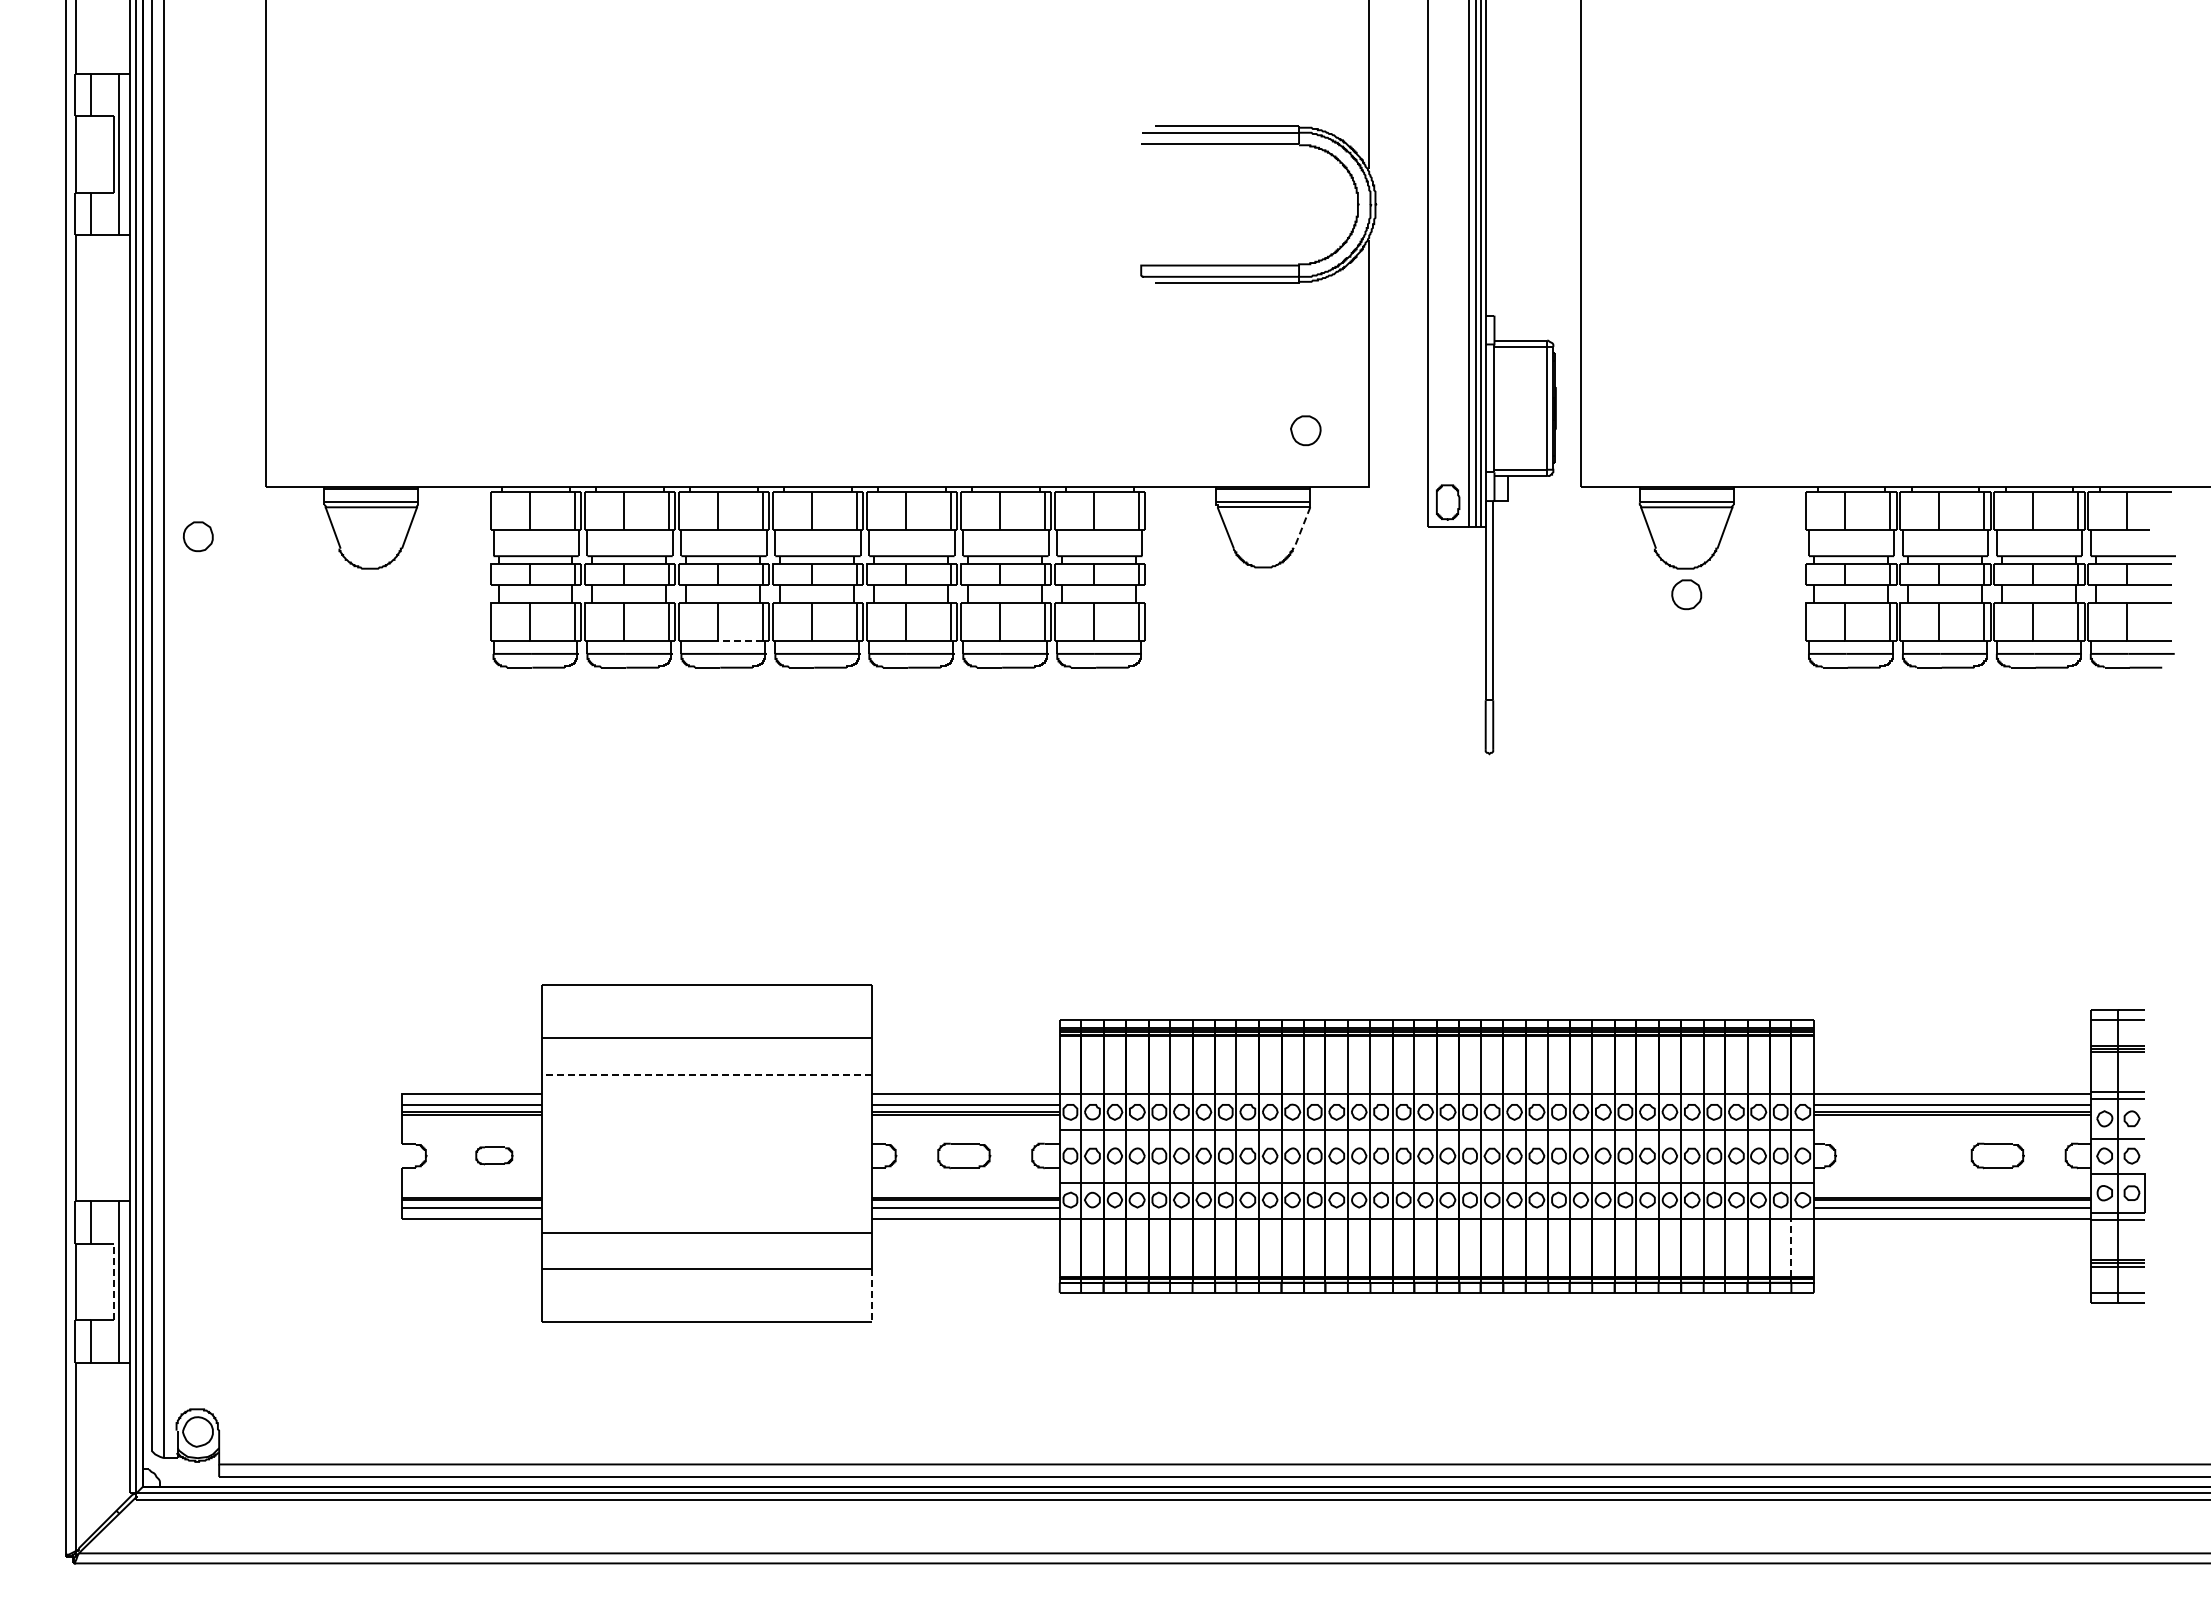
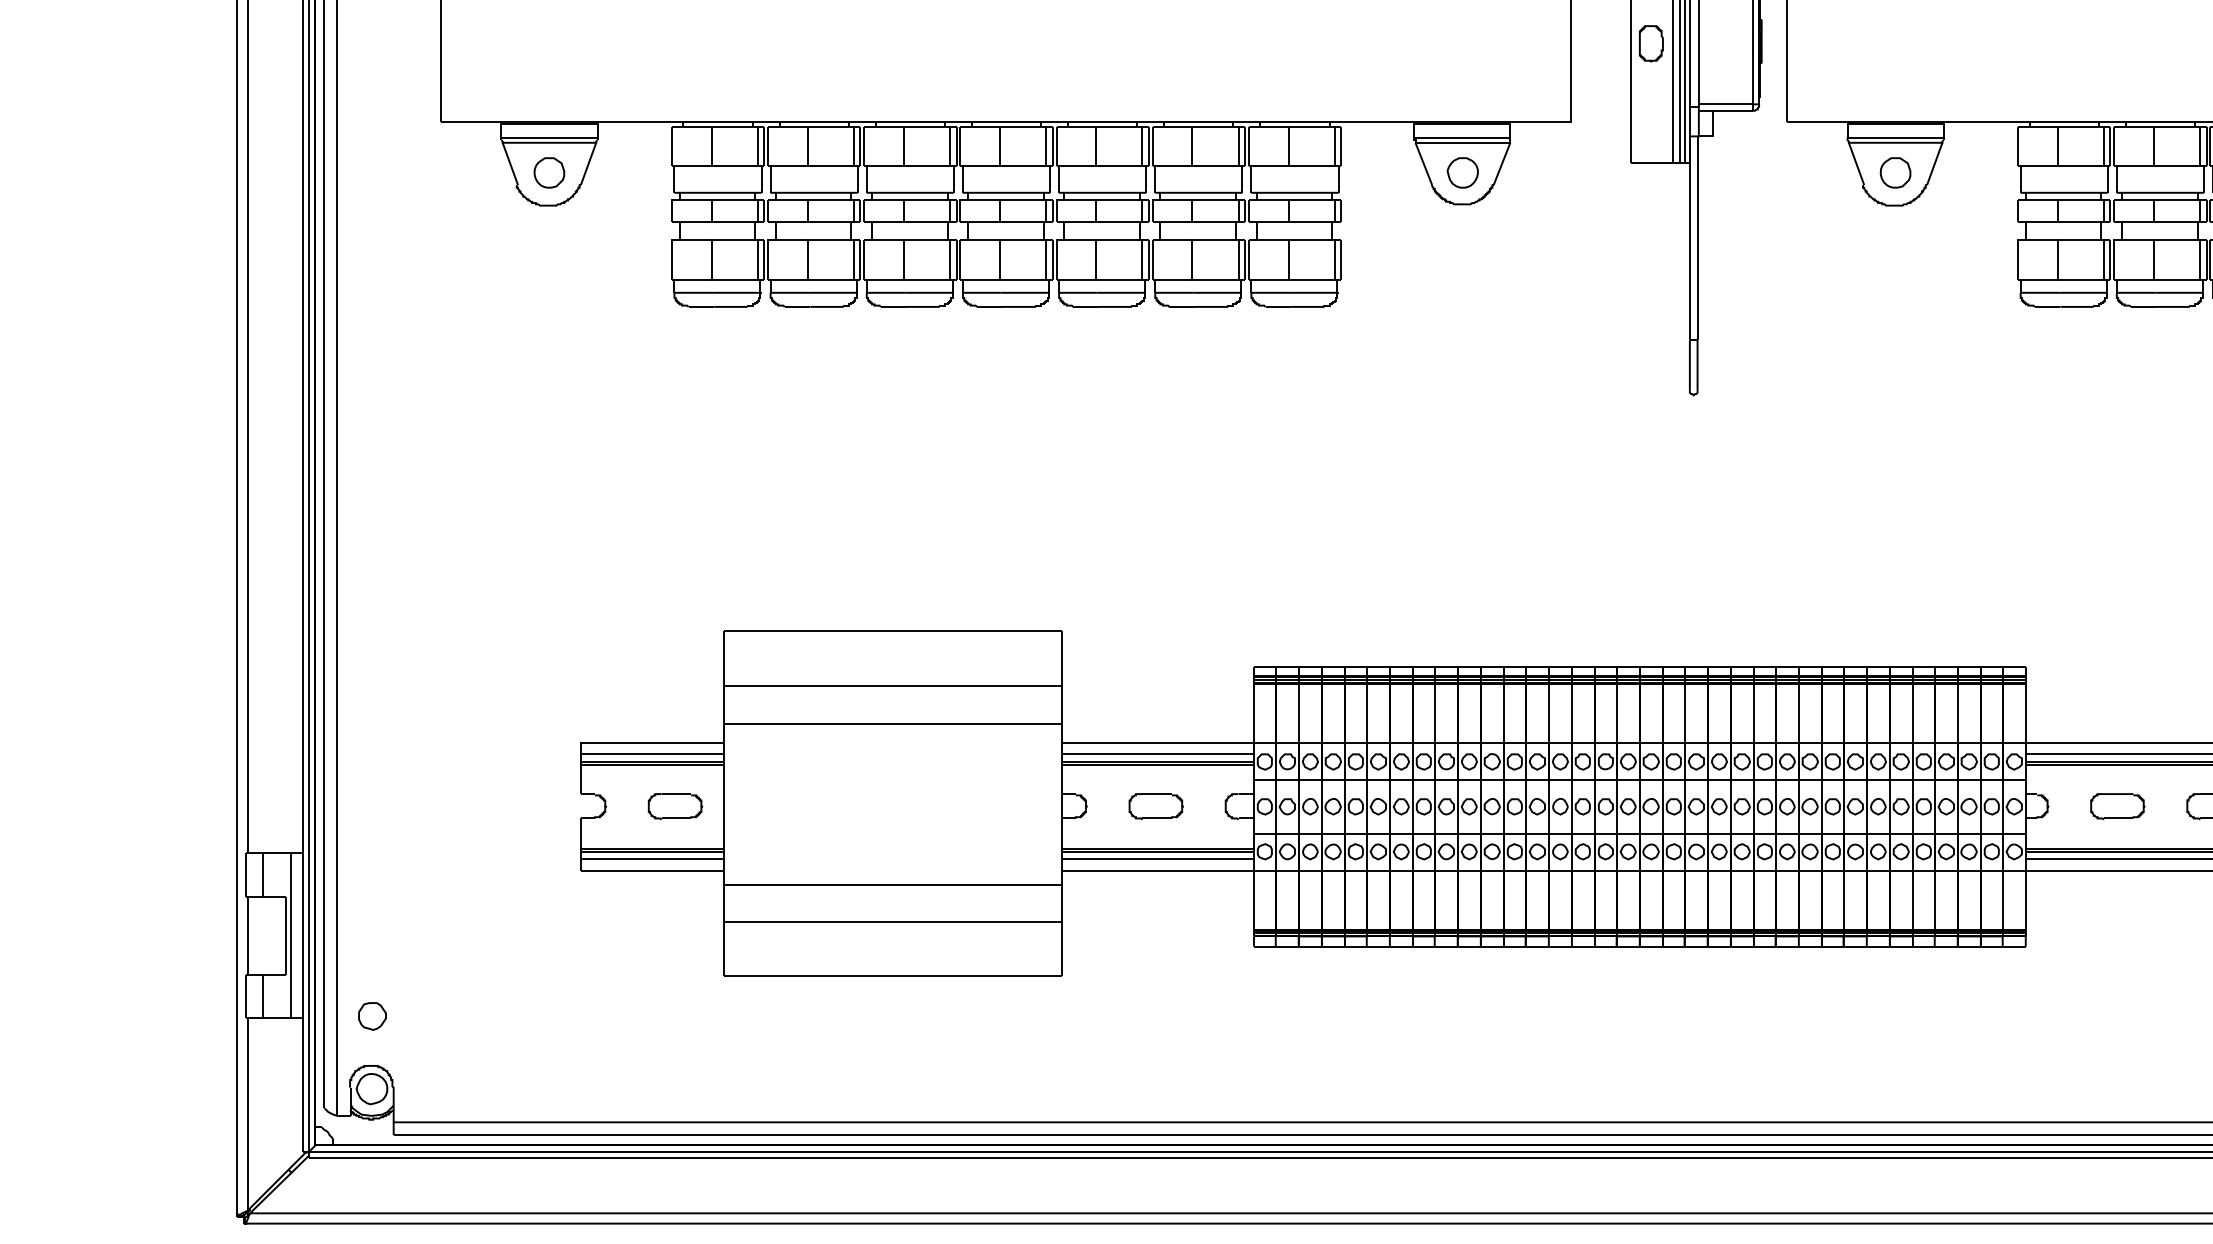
part: (1305, 430) -> (1462, 172), moved
part: (1448, 502) -> (1651, 43), moved
line: (1302, 528) -> (1502, 164), dashed -> solid
part: (197, 536) -> (548, 172), moved
part: (1686, 594) -> (1895, 172), moved
line: (740, 641) -> (927, 280), dashed -> solid
line: (707, 1074) -> (893, 723), dashed -> solid
part: (494, 1155) -> (675, 806), size x1.43
part: (1903, 1155) -> (2117, 806), added
line: (1791, 1247) -> (2002, 900), dashed -> solid
line: (113, 1281) -> (285, 935), dashed -> solid
line: (871, 1295) -> (1061, 949), dashed -> solid
part: (198, 1361) -> (372, 1016), added

